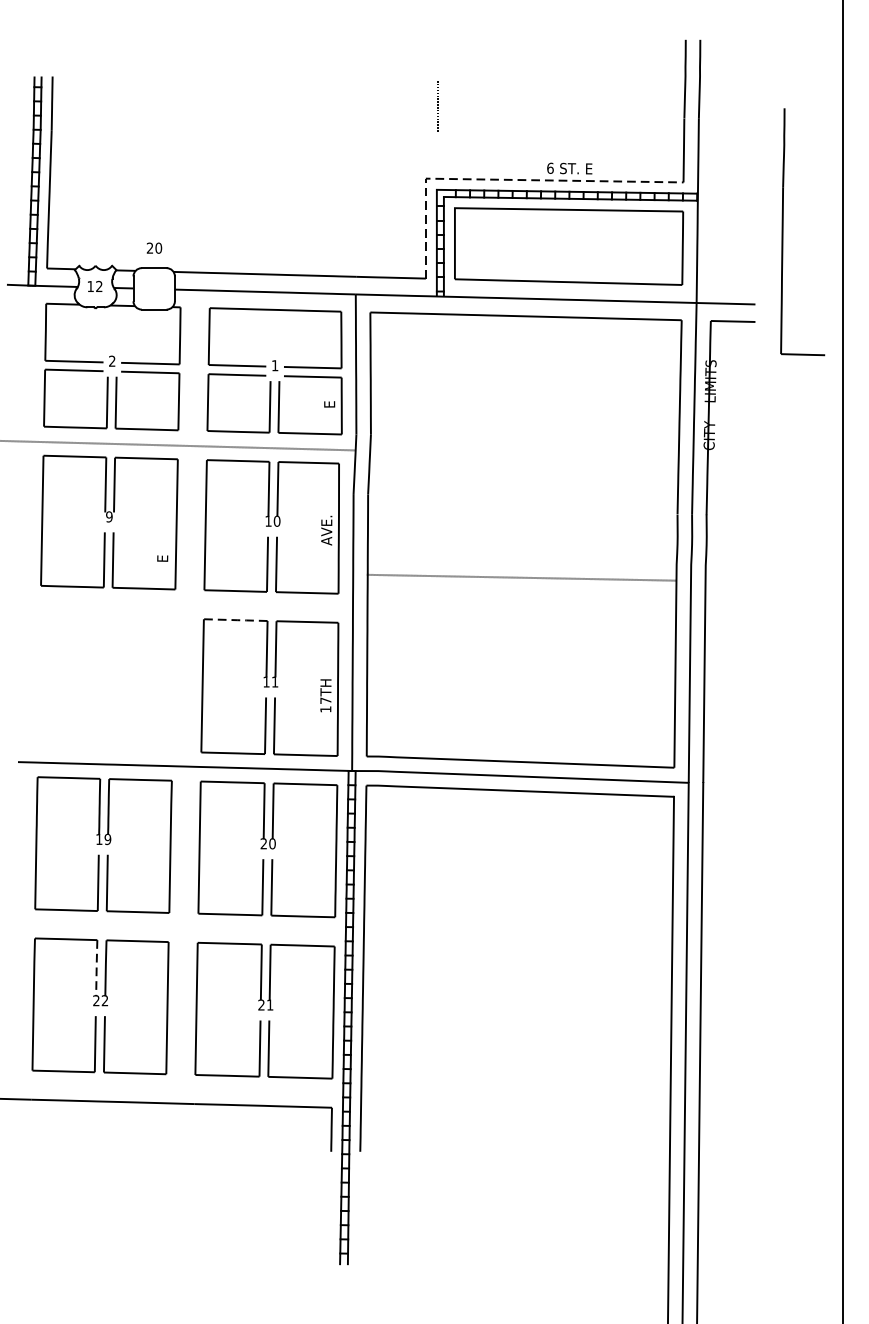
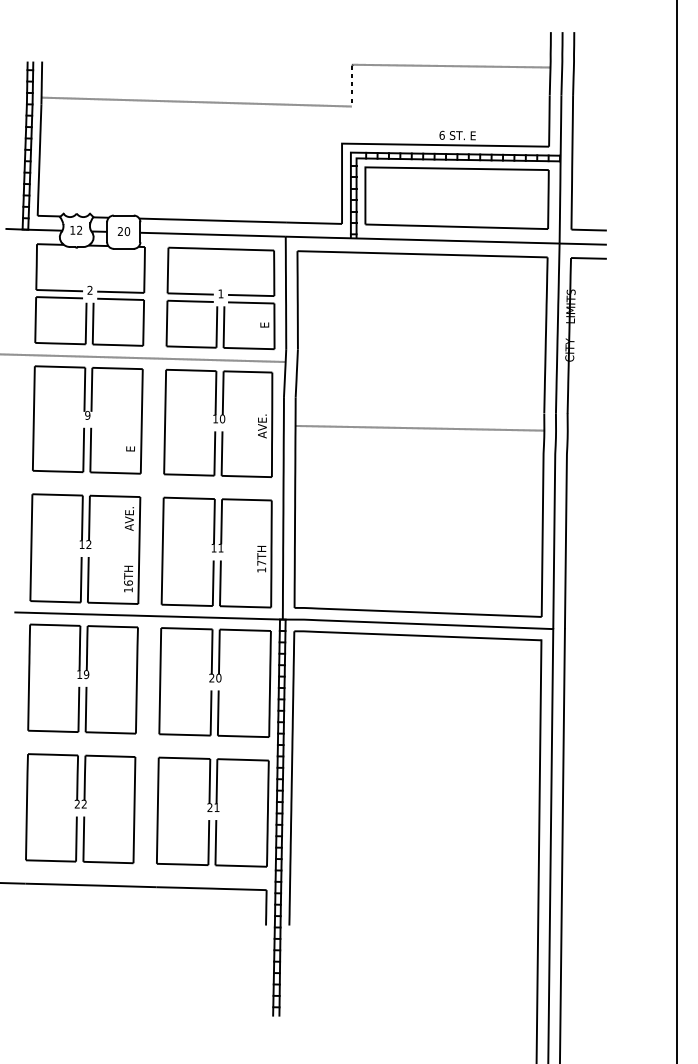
line: (560, 81) -> (450, 65), added
line: (244, 126) -> (196, 101), added
line: (503, 179) -> (404, 144), dashed -> solid
part: (783, 231) -> (573, 131), moved
text: (153, 248) -> (123, 231), moved
line: (520, 576) -> (419, 427), moved
line: (237, 620) -> (190, 498), dashed -> solid
part: (106, 682) -> (85, 548), added
line: (96, 968) -> (77, 778), dashed -> solid

